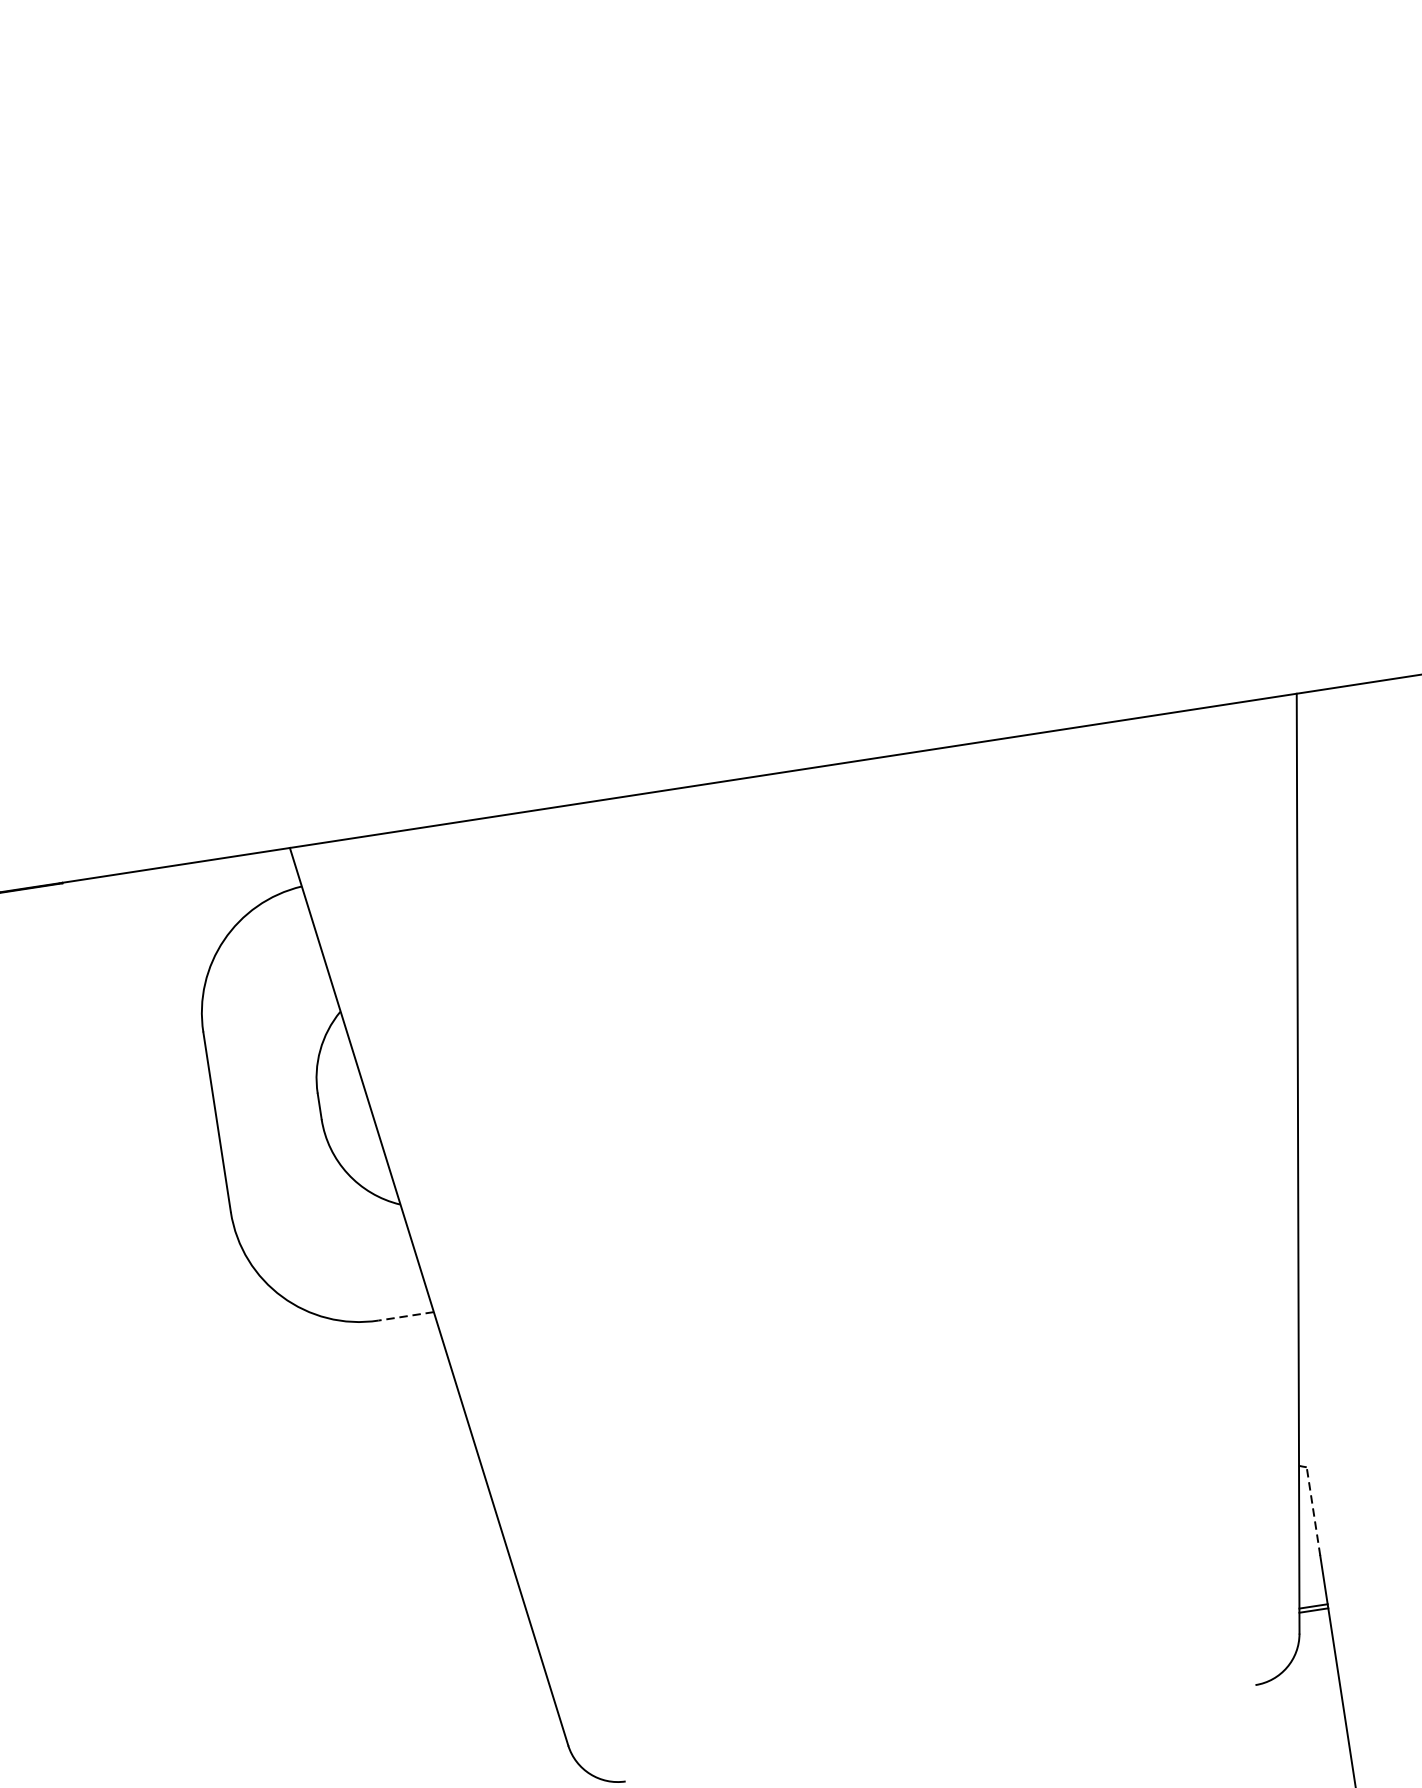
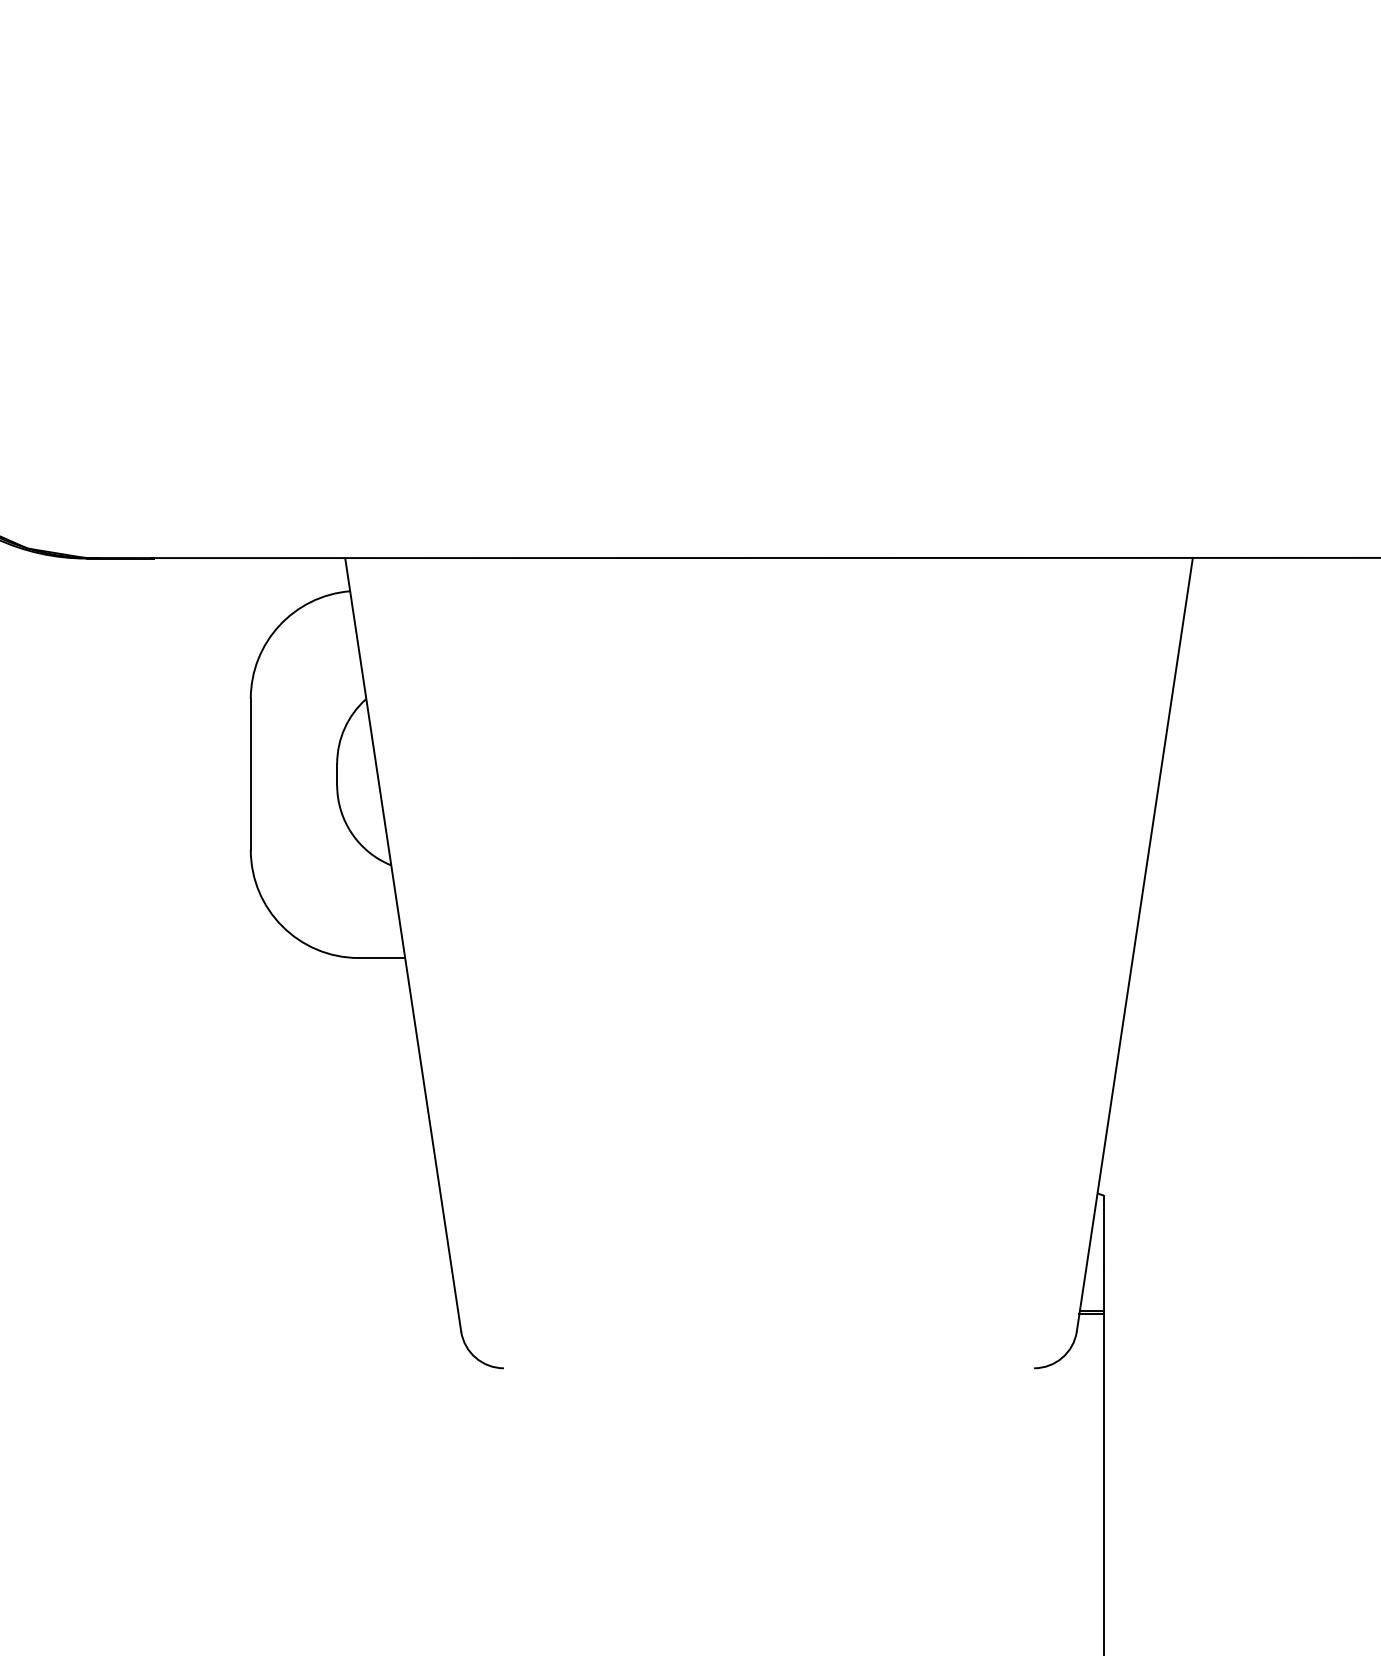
line: (405, 1316) -> (381, 958), dashed -> solid
line: (1313, 1511) -> (1103, 1232), dashed -> solid

